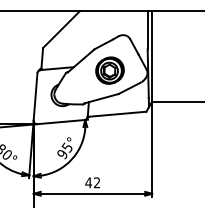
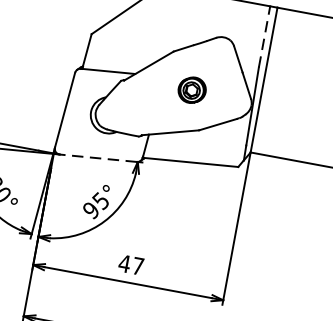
line: (147, 29) -> (264, 35), solid -> dashed
part: (109, 70) -> (191, 89), size x0.6
line: (61, 122) -> (99, 159), solid -> dashed
text: (97, 182) -> (138, 265), 42 -> 47

